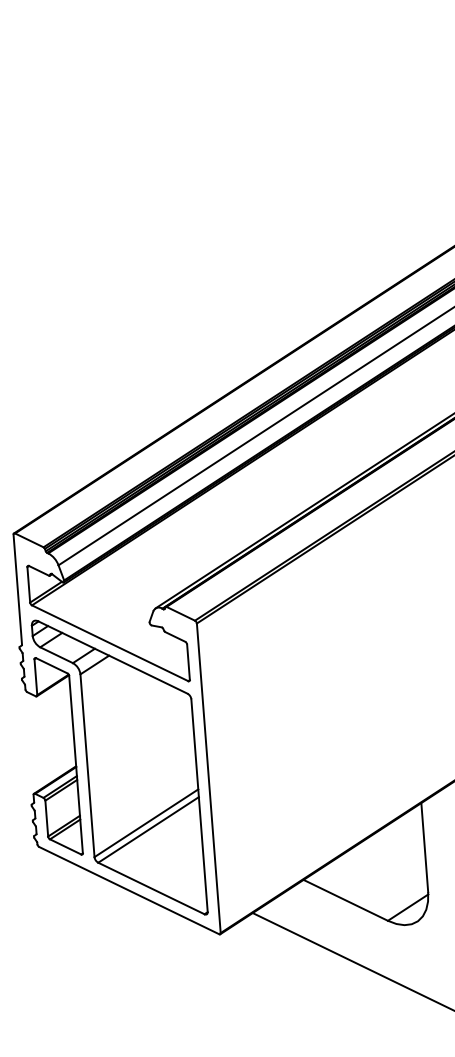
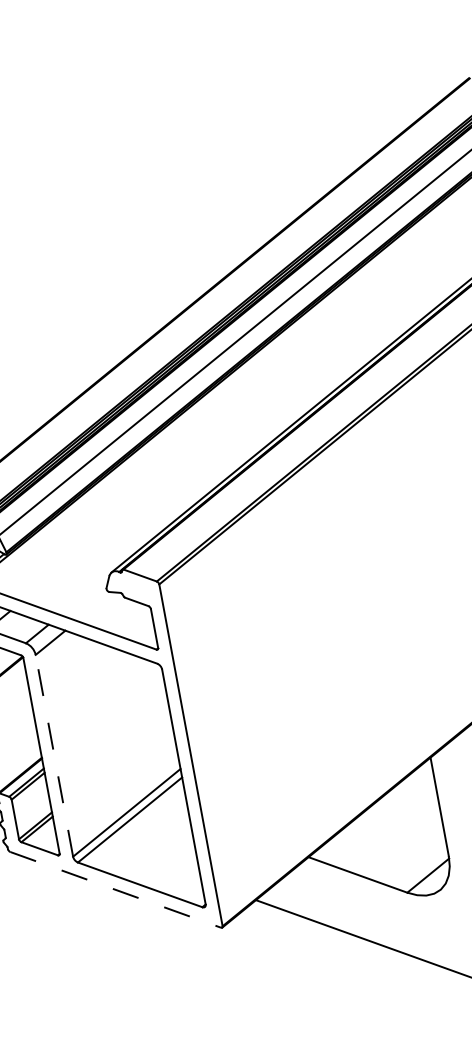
line: (87, 765) -> (54, 755), solid -> dashed
line: (129, 890) -> (116, 889), solid -> dashed

